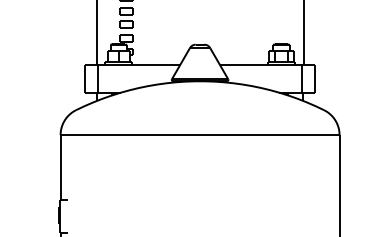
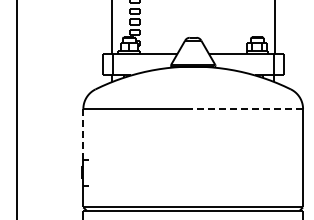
line: (270, 135) -> (248, 109), solid -> dashed
line: (60, 167) -> (83, 134), solid -> dashed

